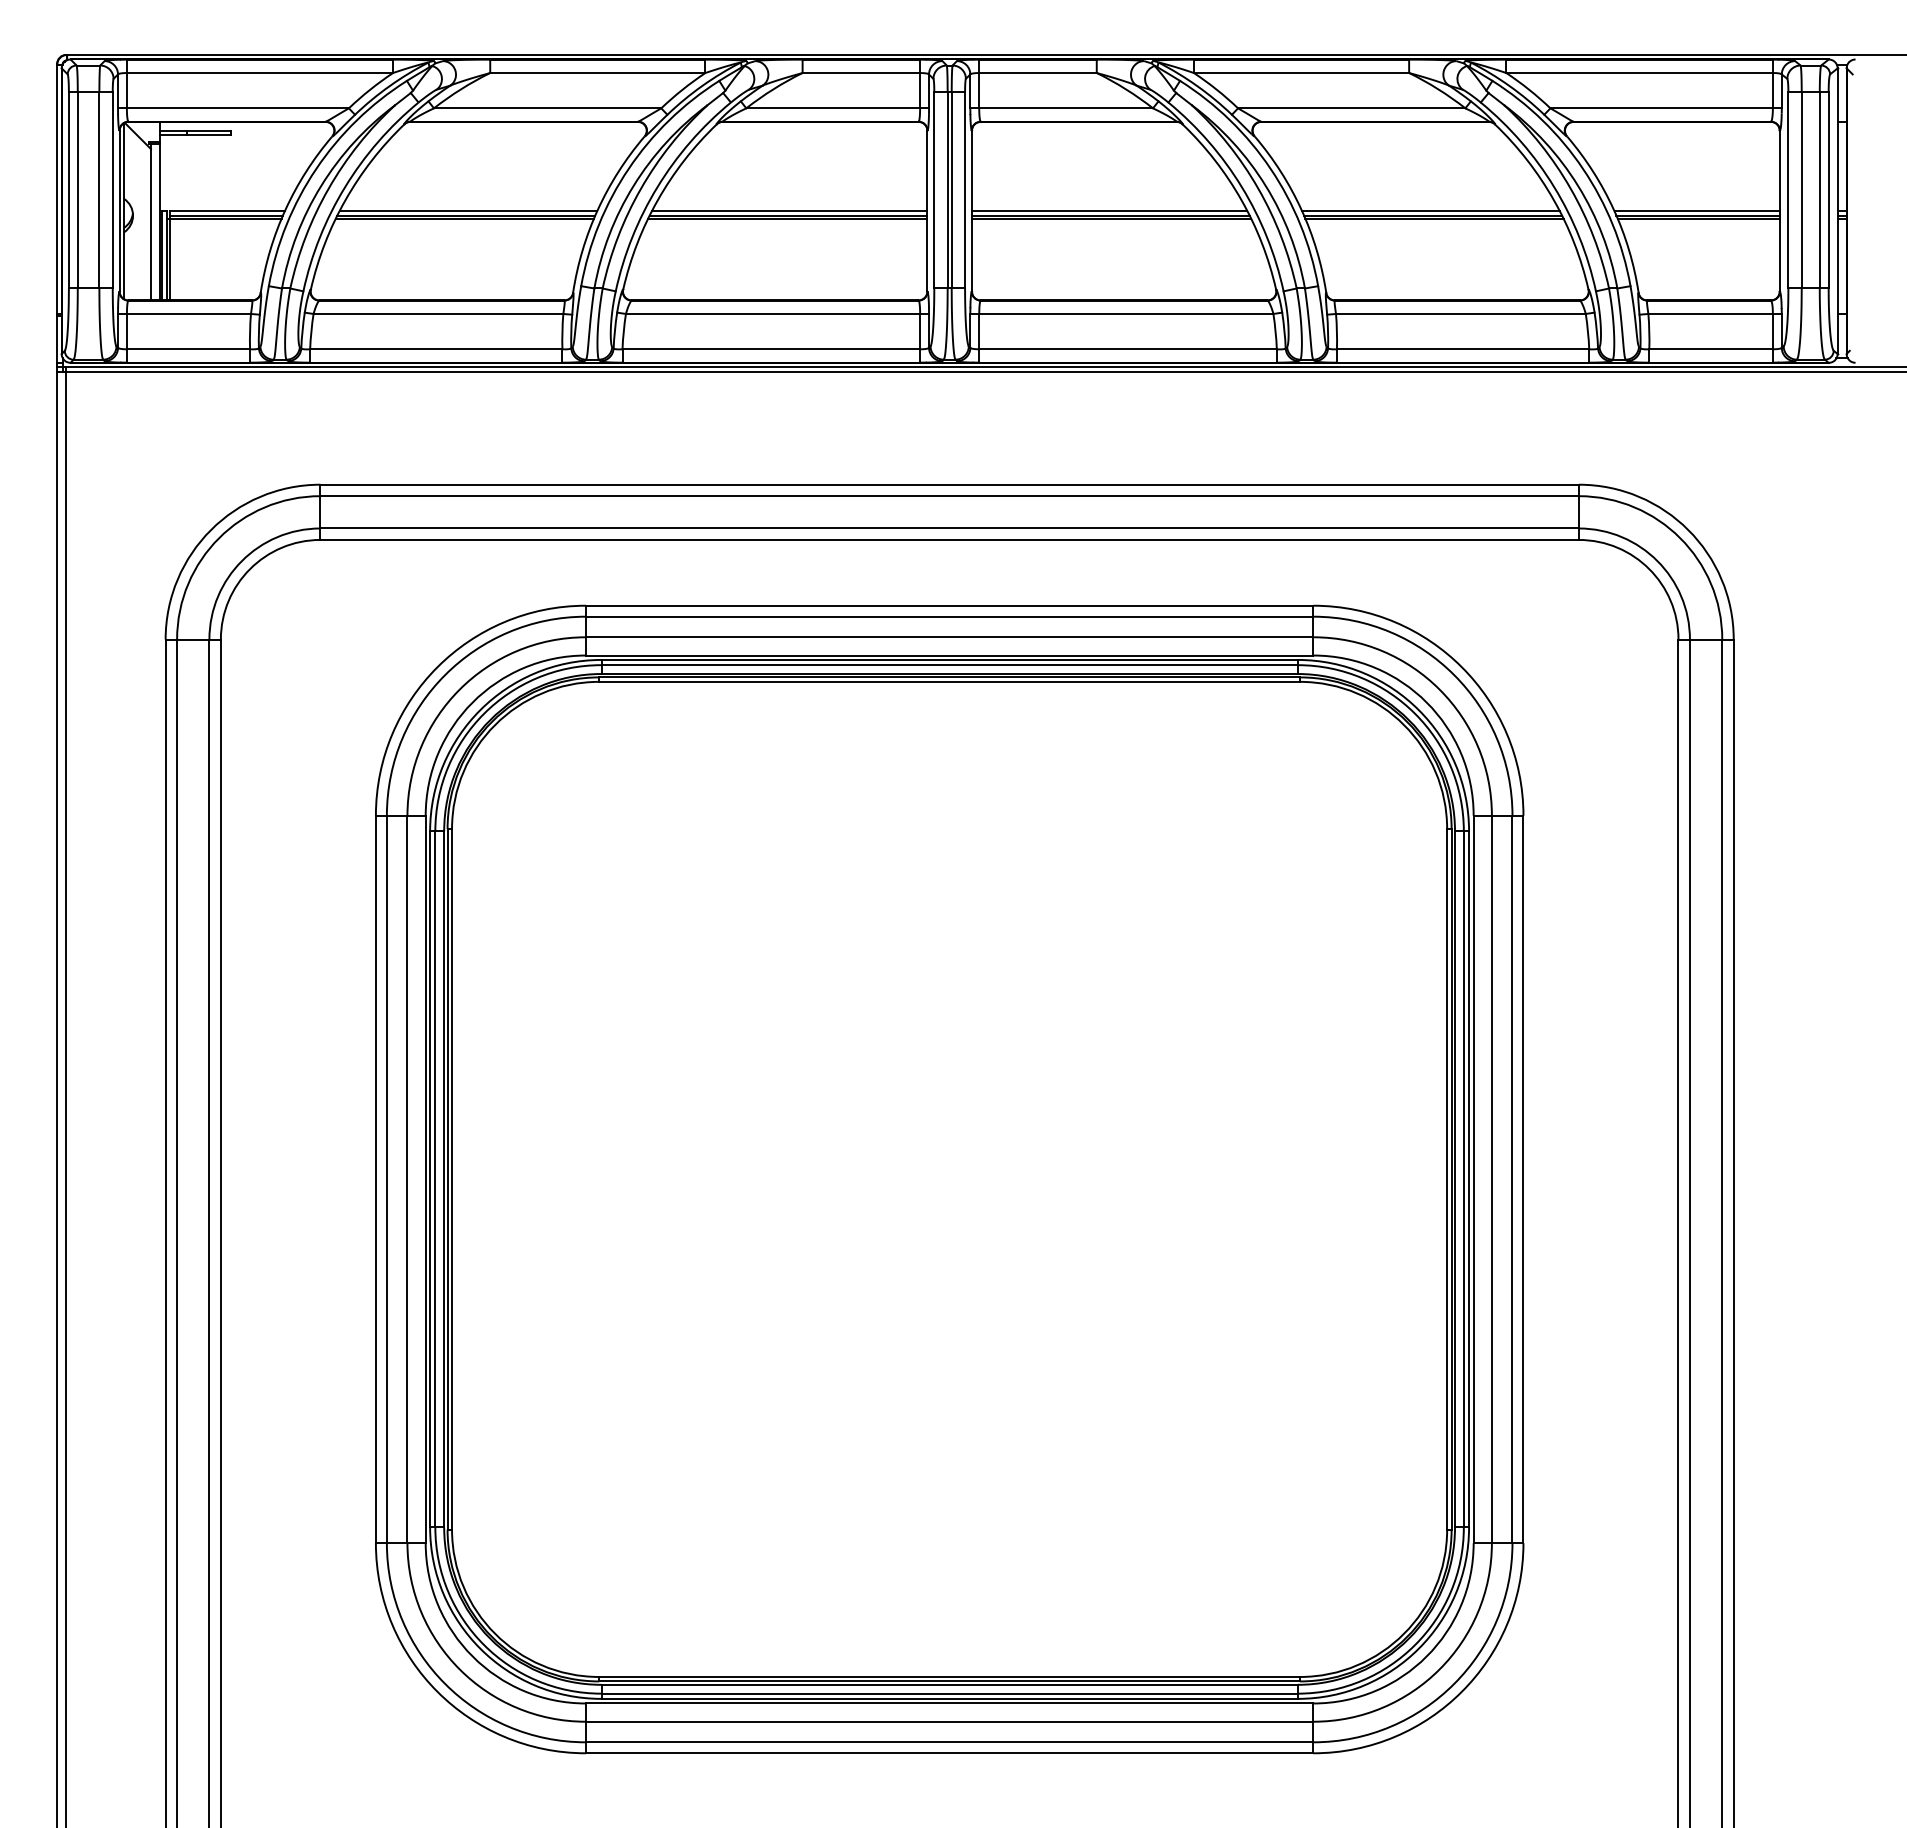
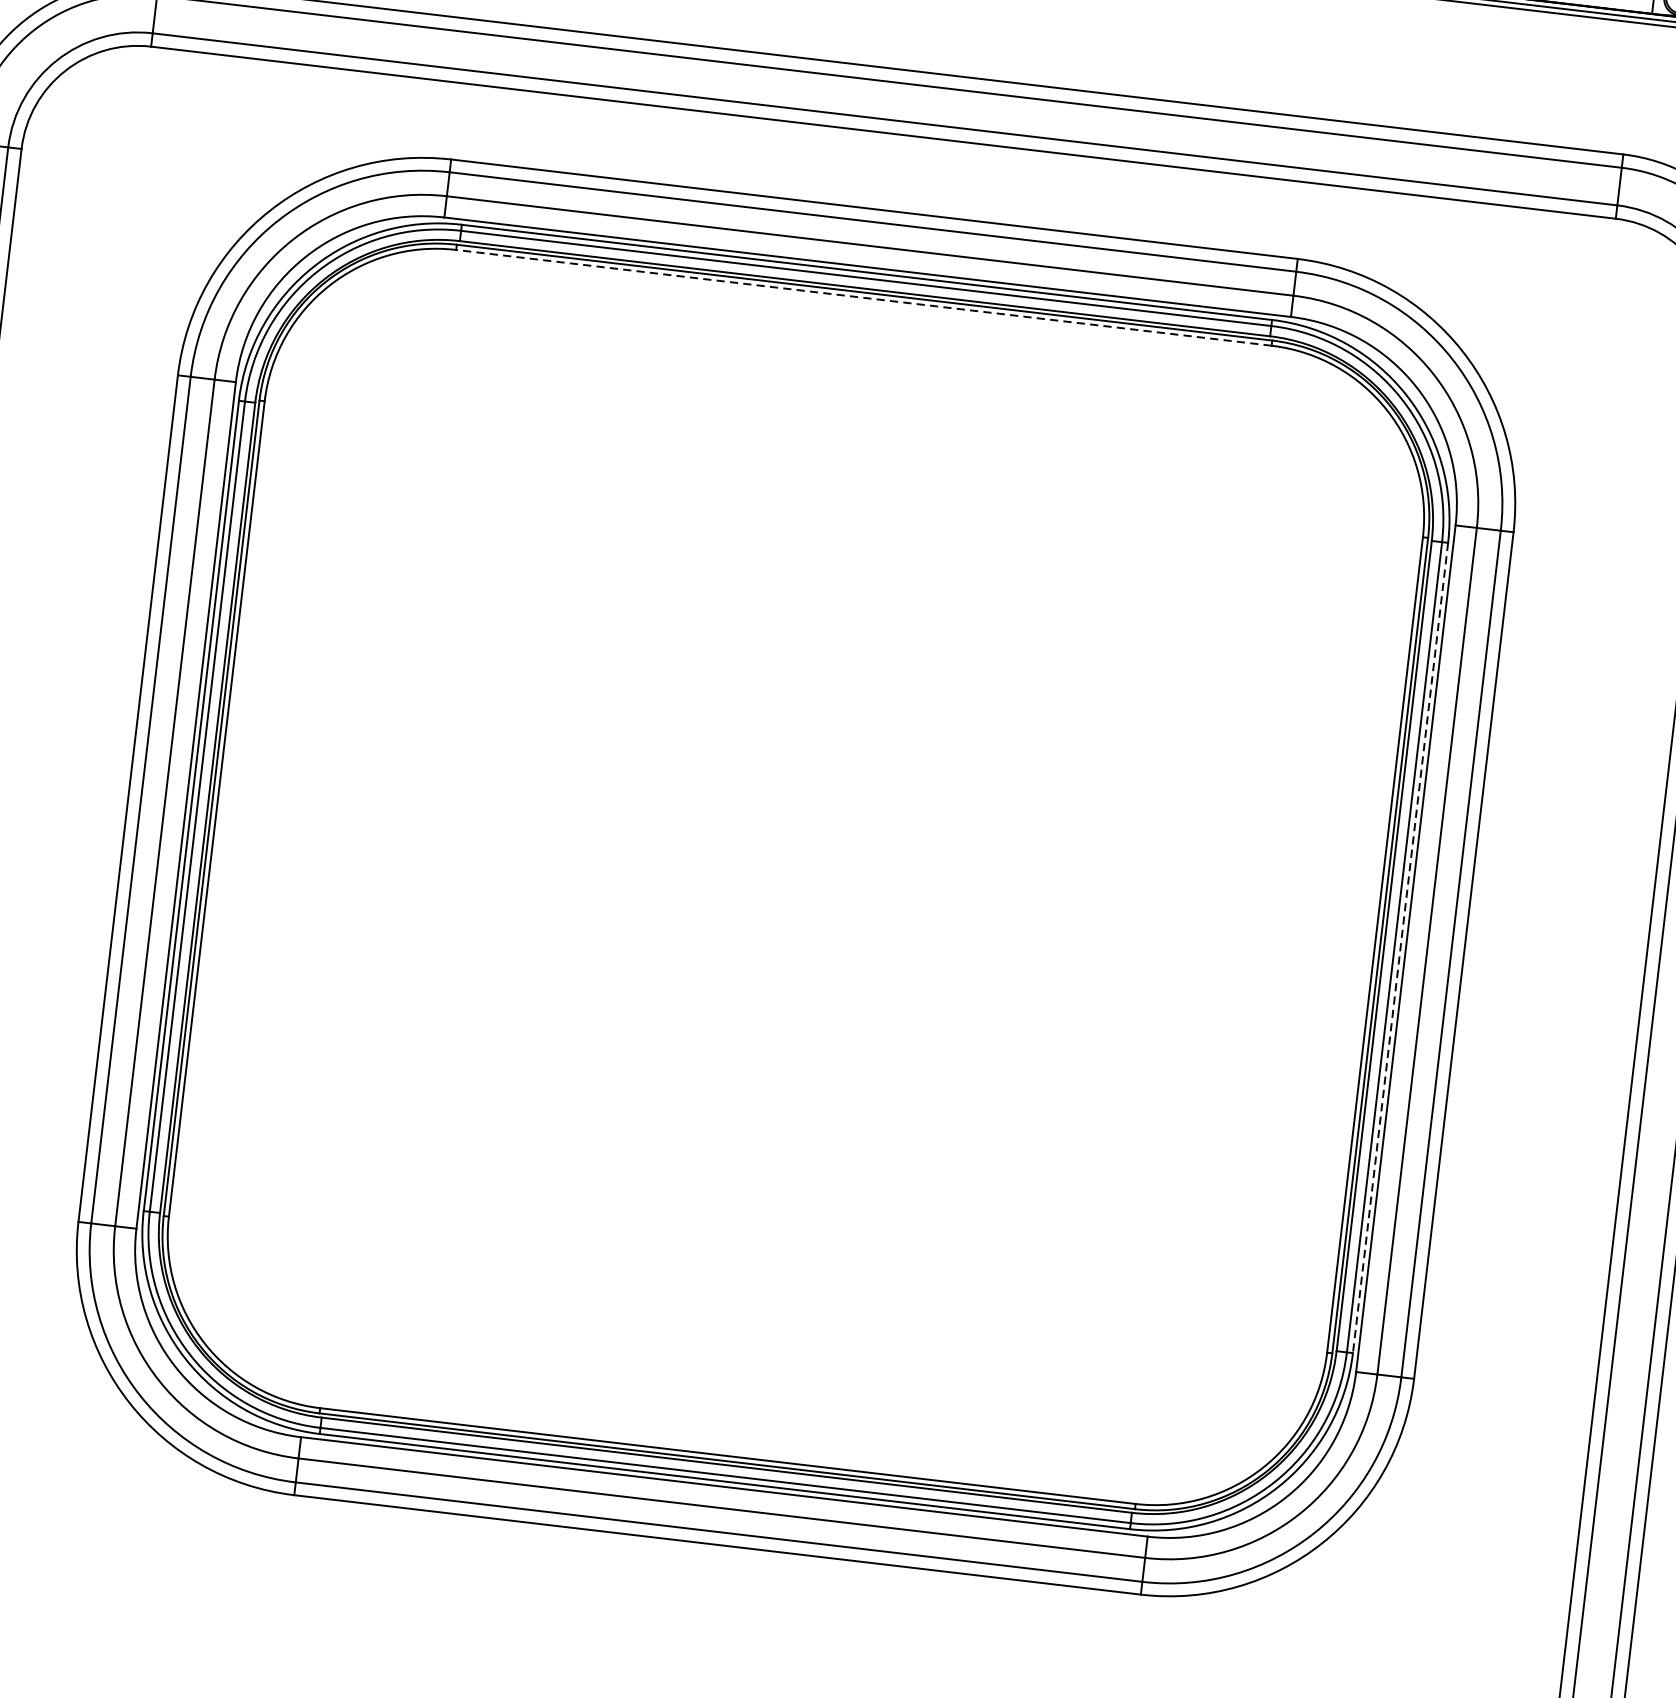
line: (949, 681) -> (863, 297), solid -> dashed
line: (1469, 1179) -> (1401, 948), solid -> dashed

